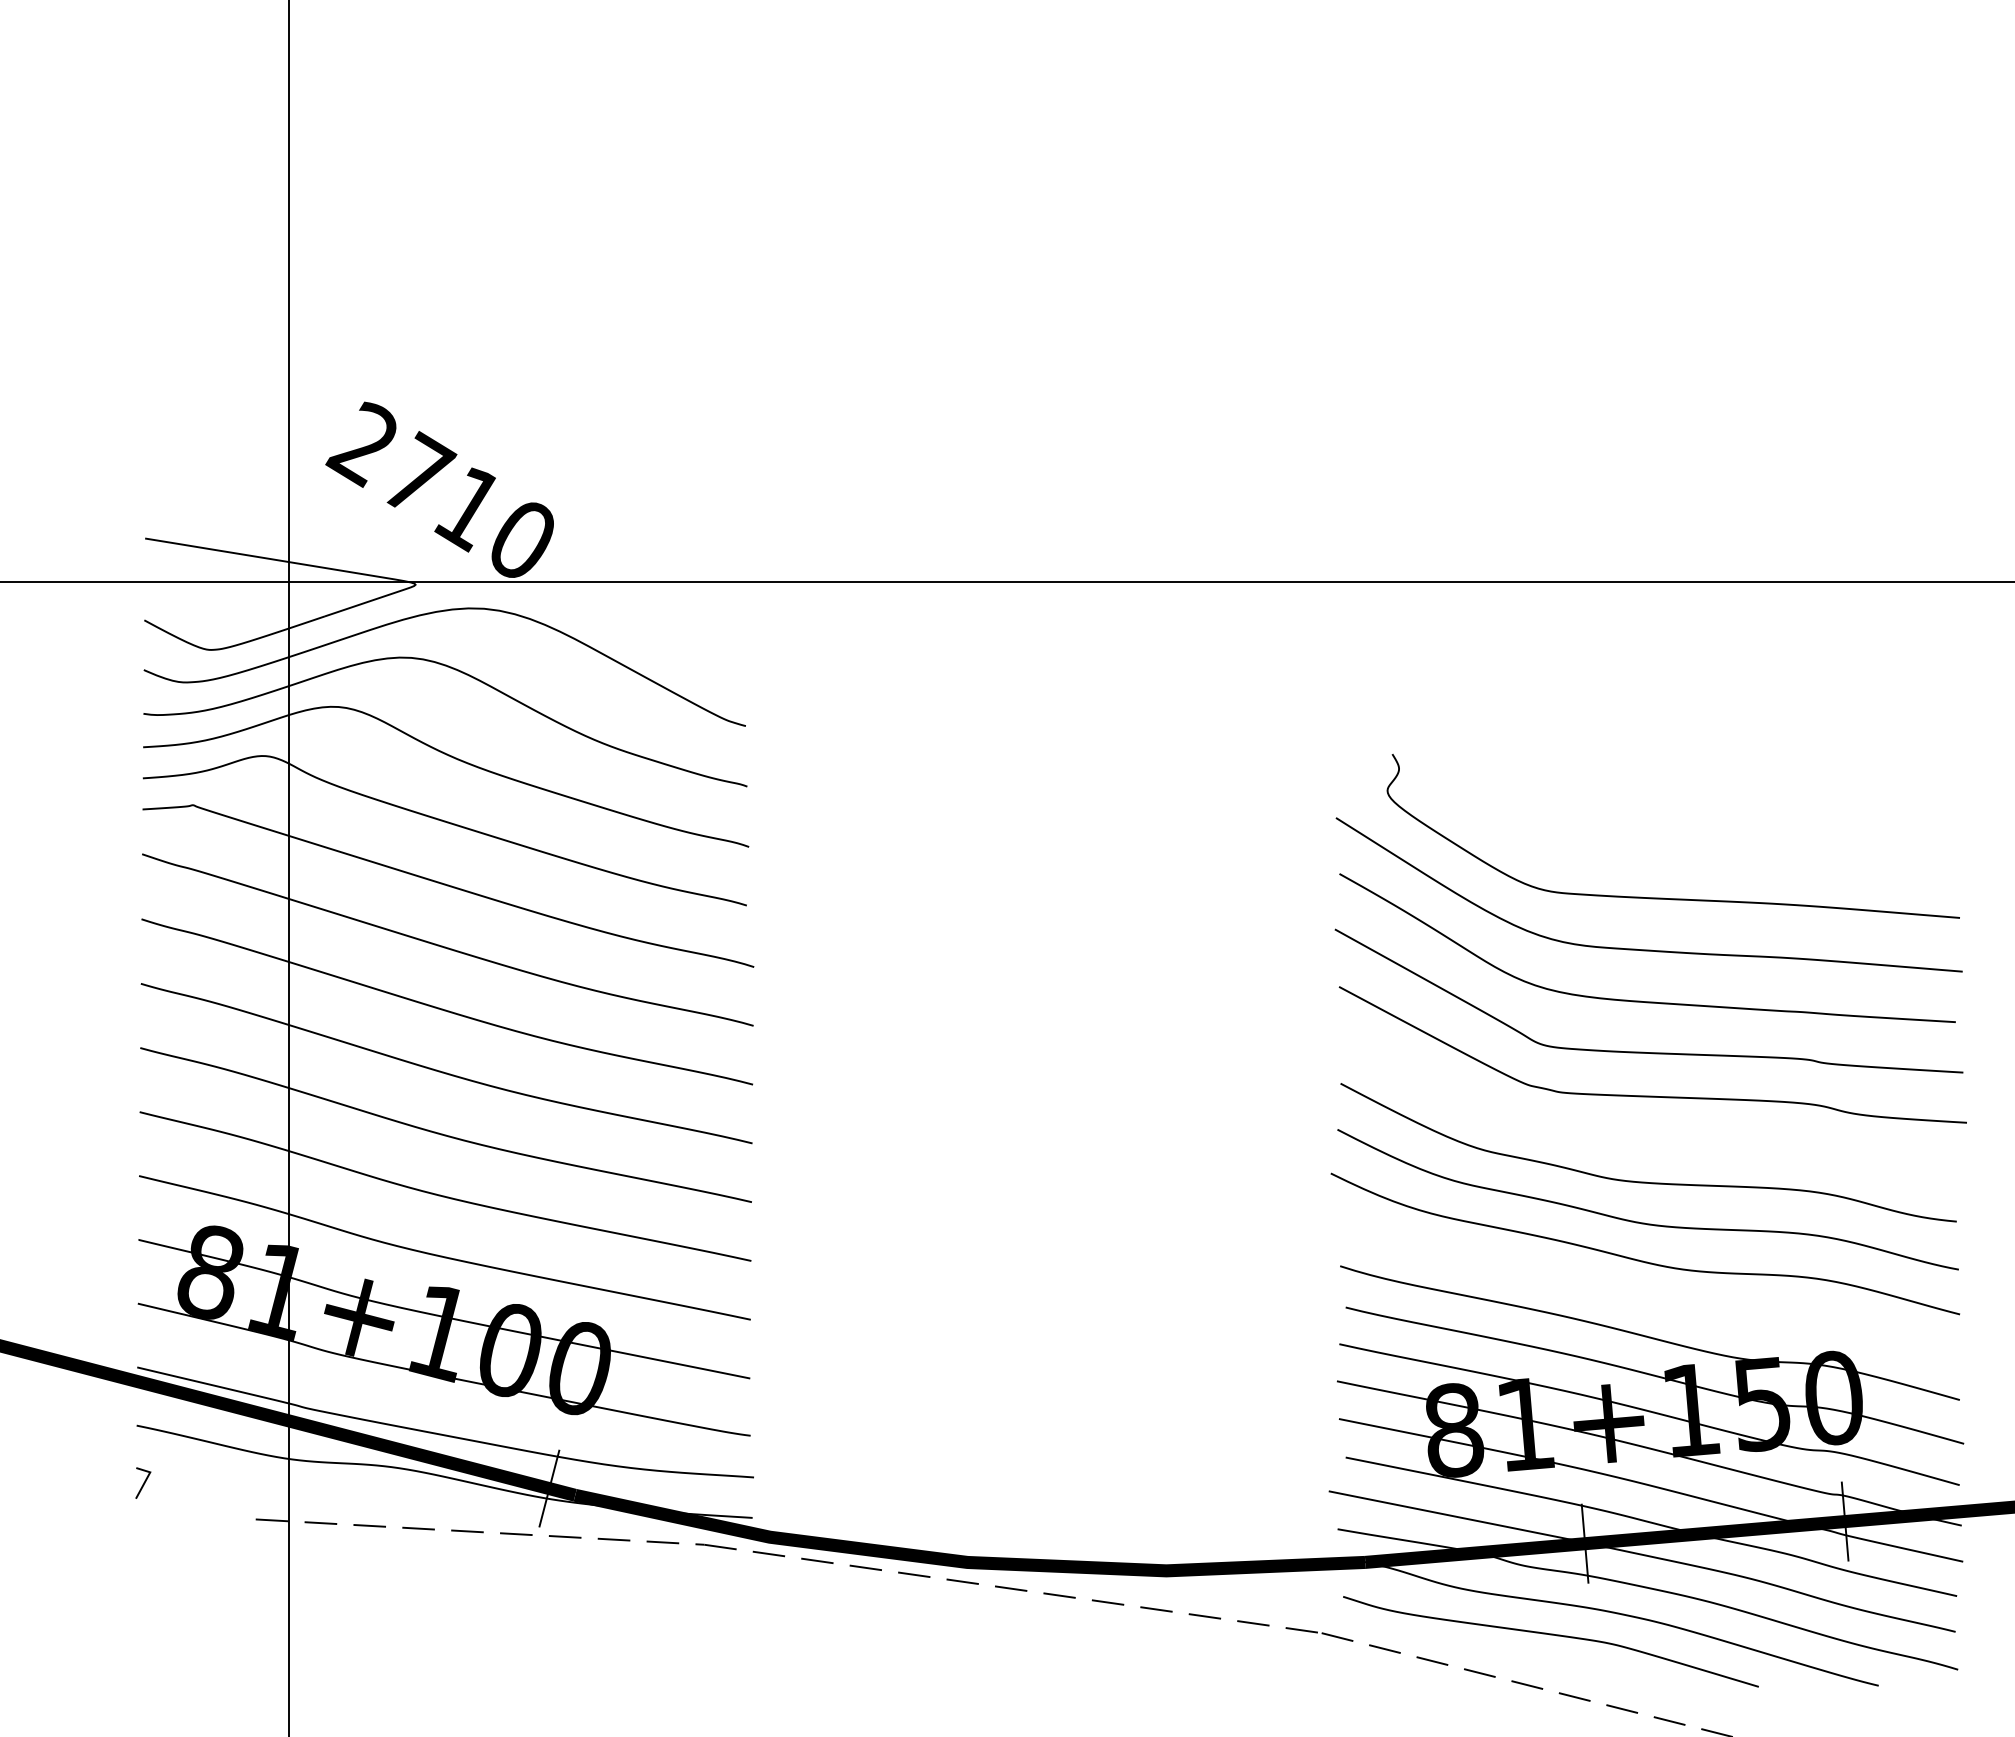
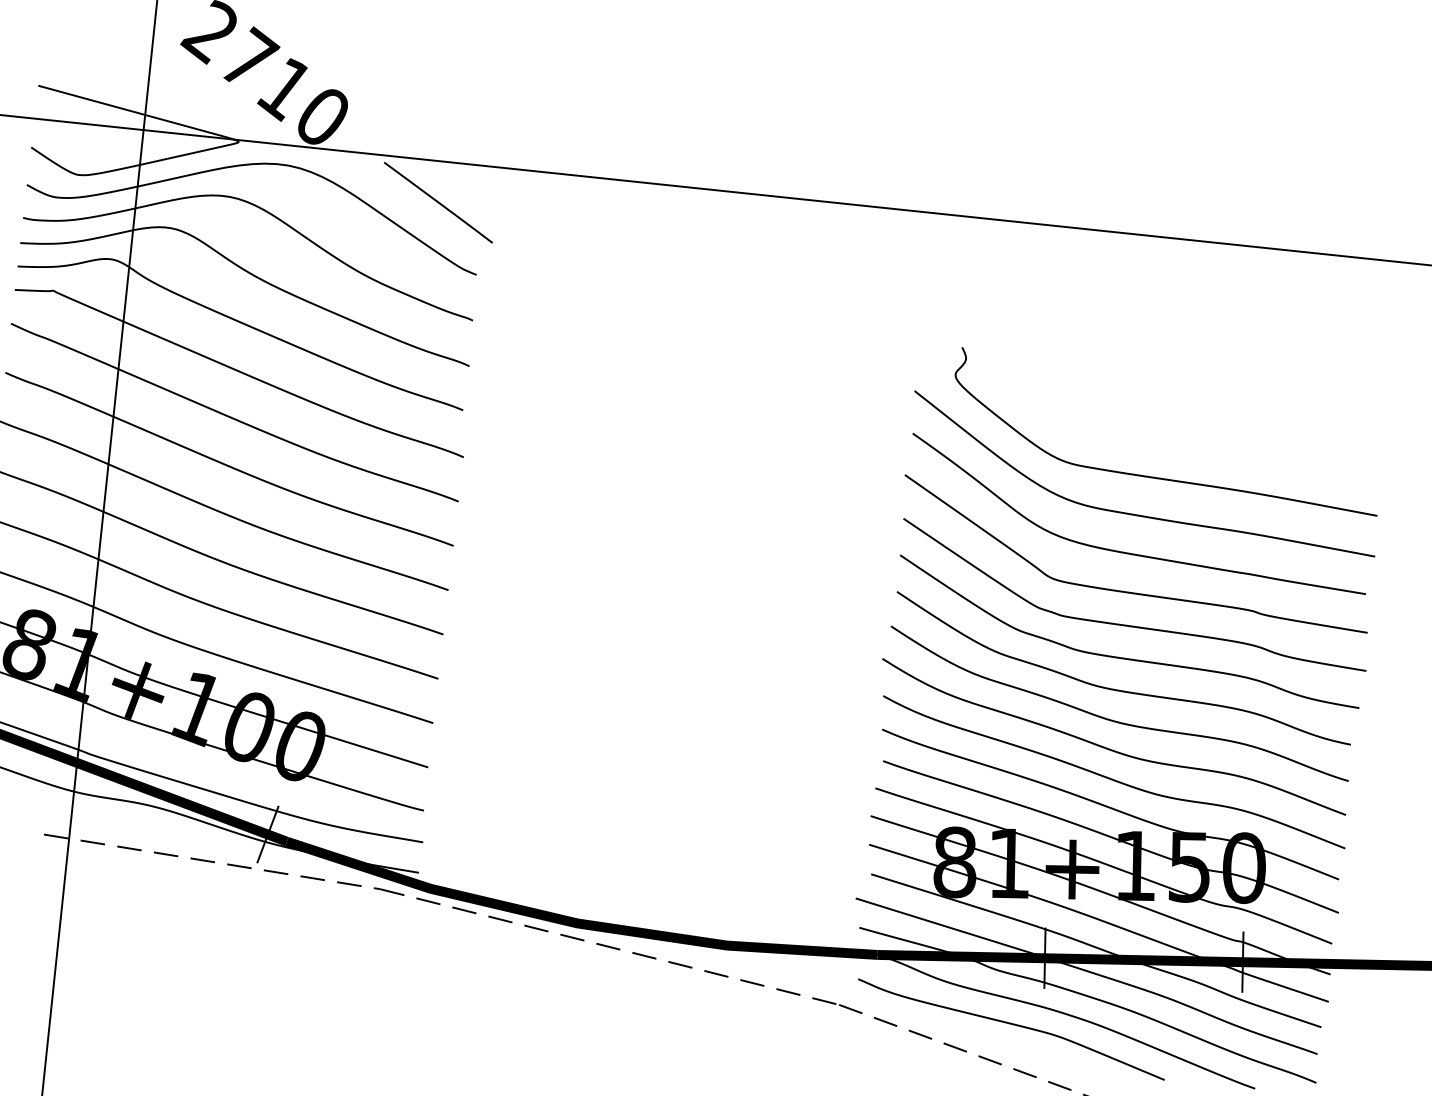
line: (685, 636) -> (438, 202), added
curve: (1644, 1138) -> (1121, 657), added
curve: (1646, 1298) -> (1110, 778), added

